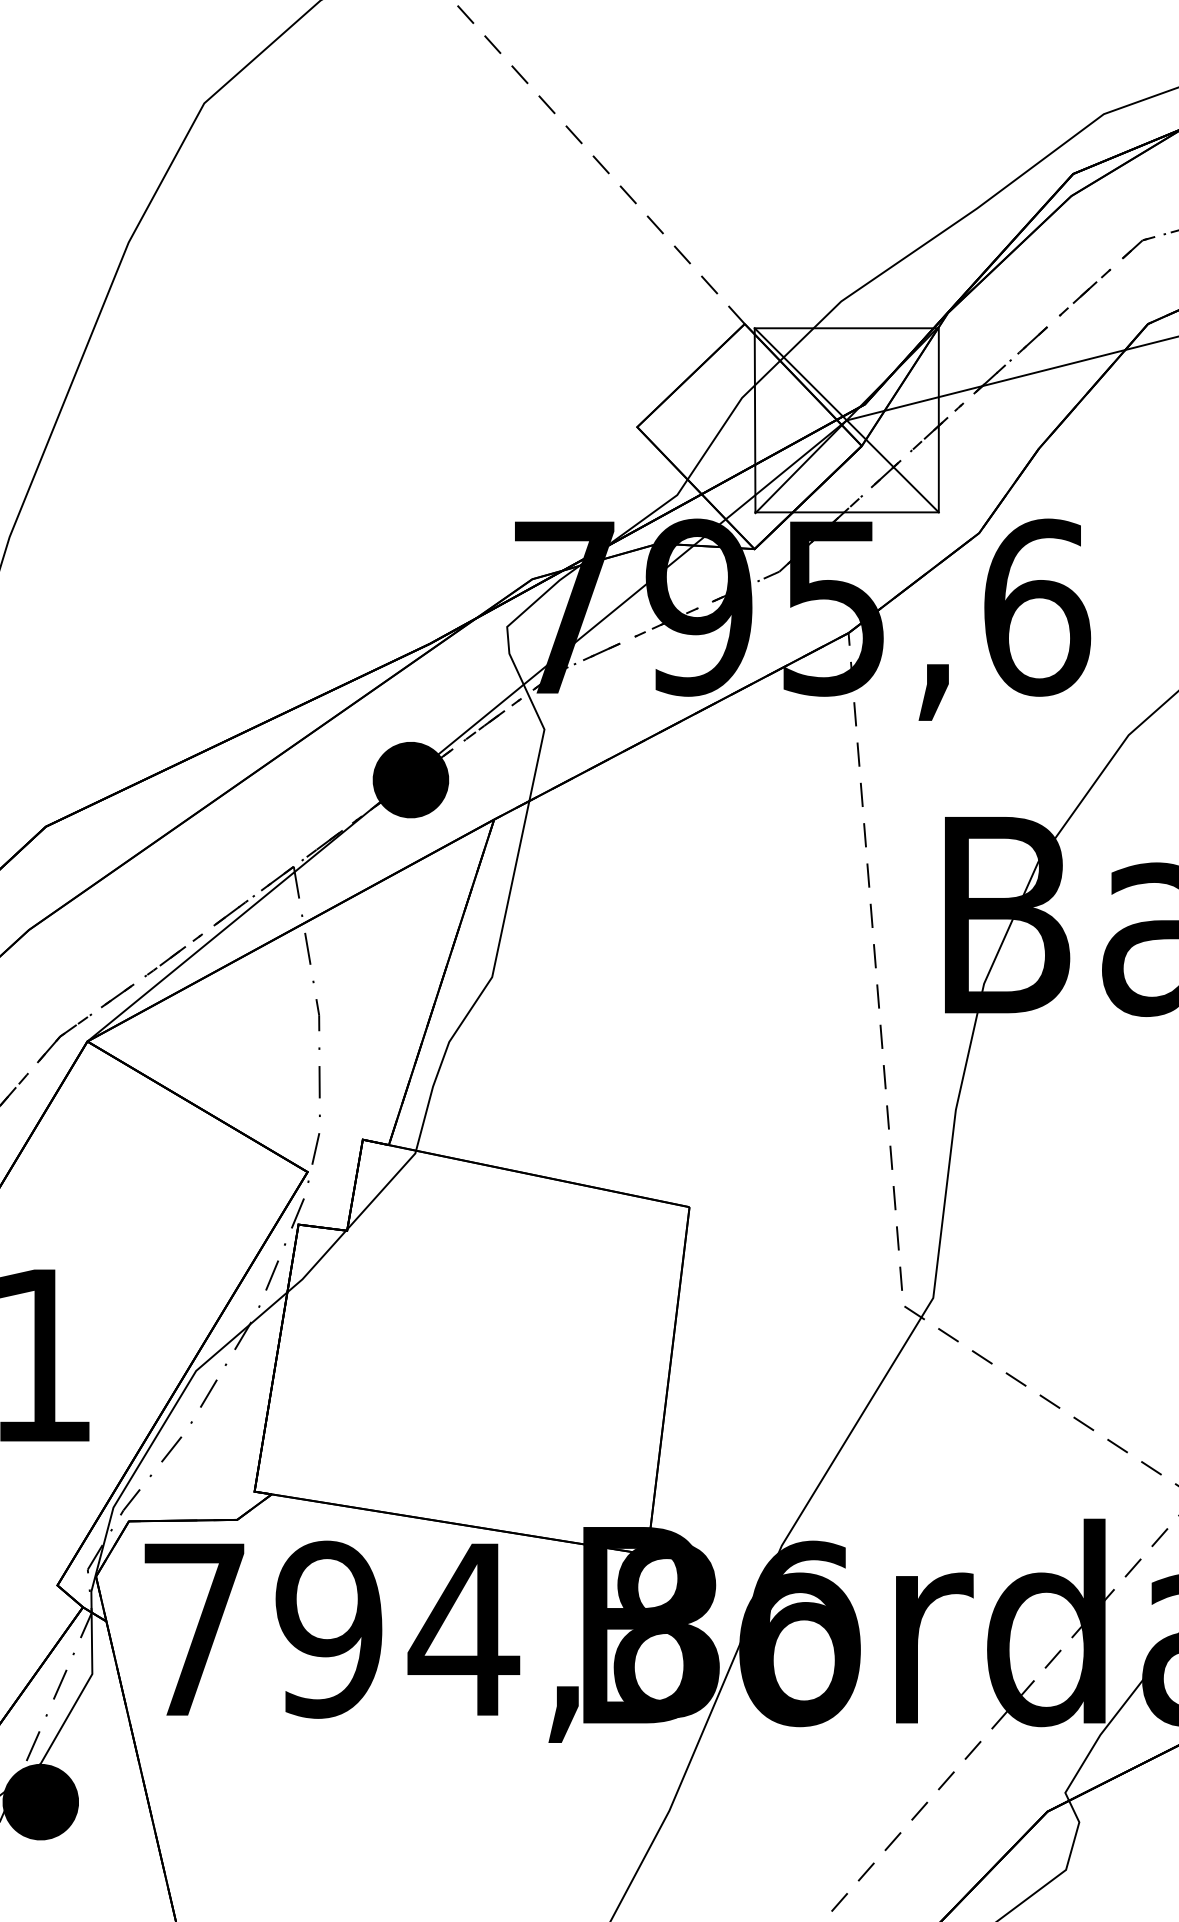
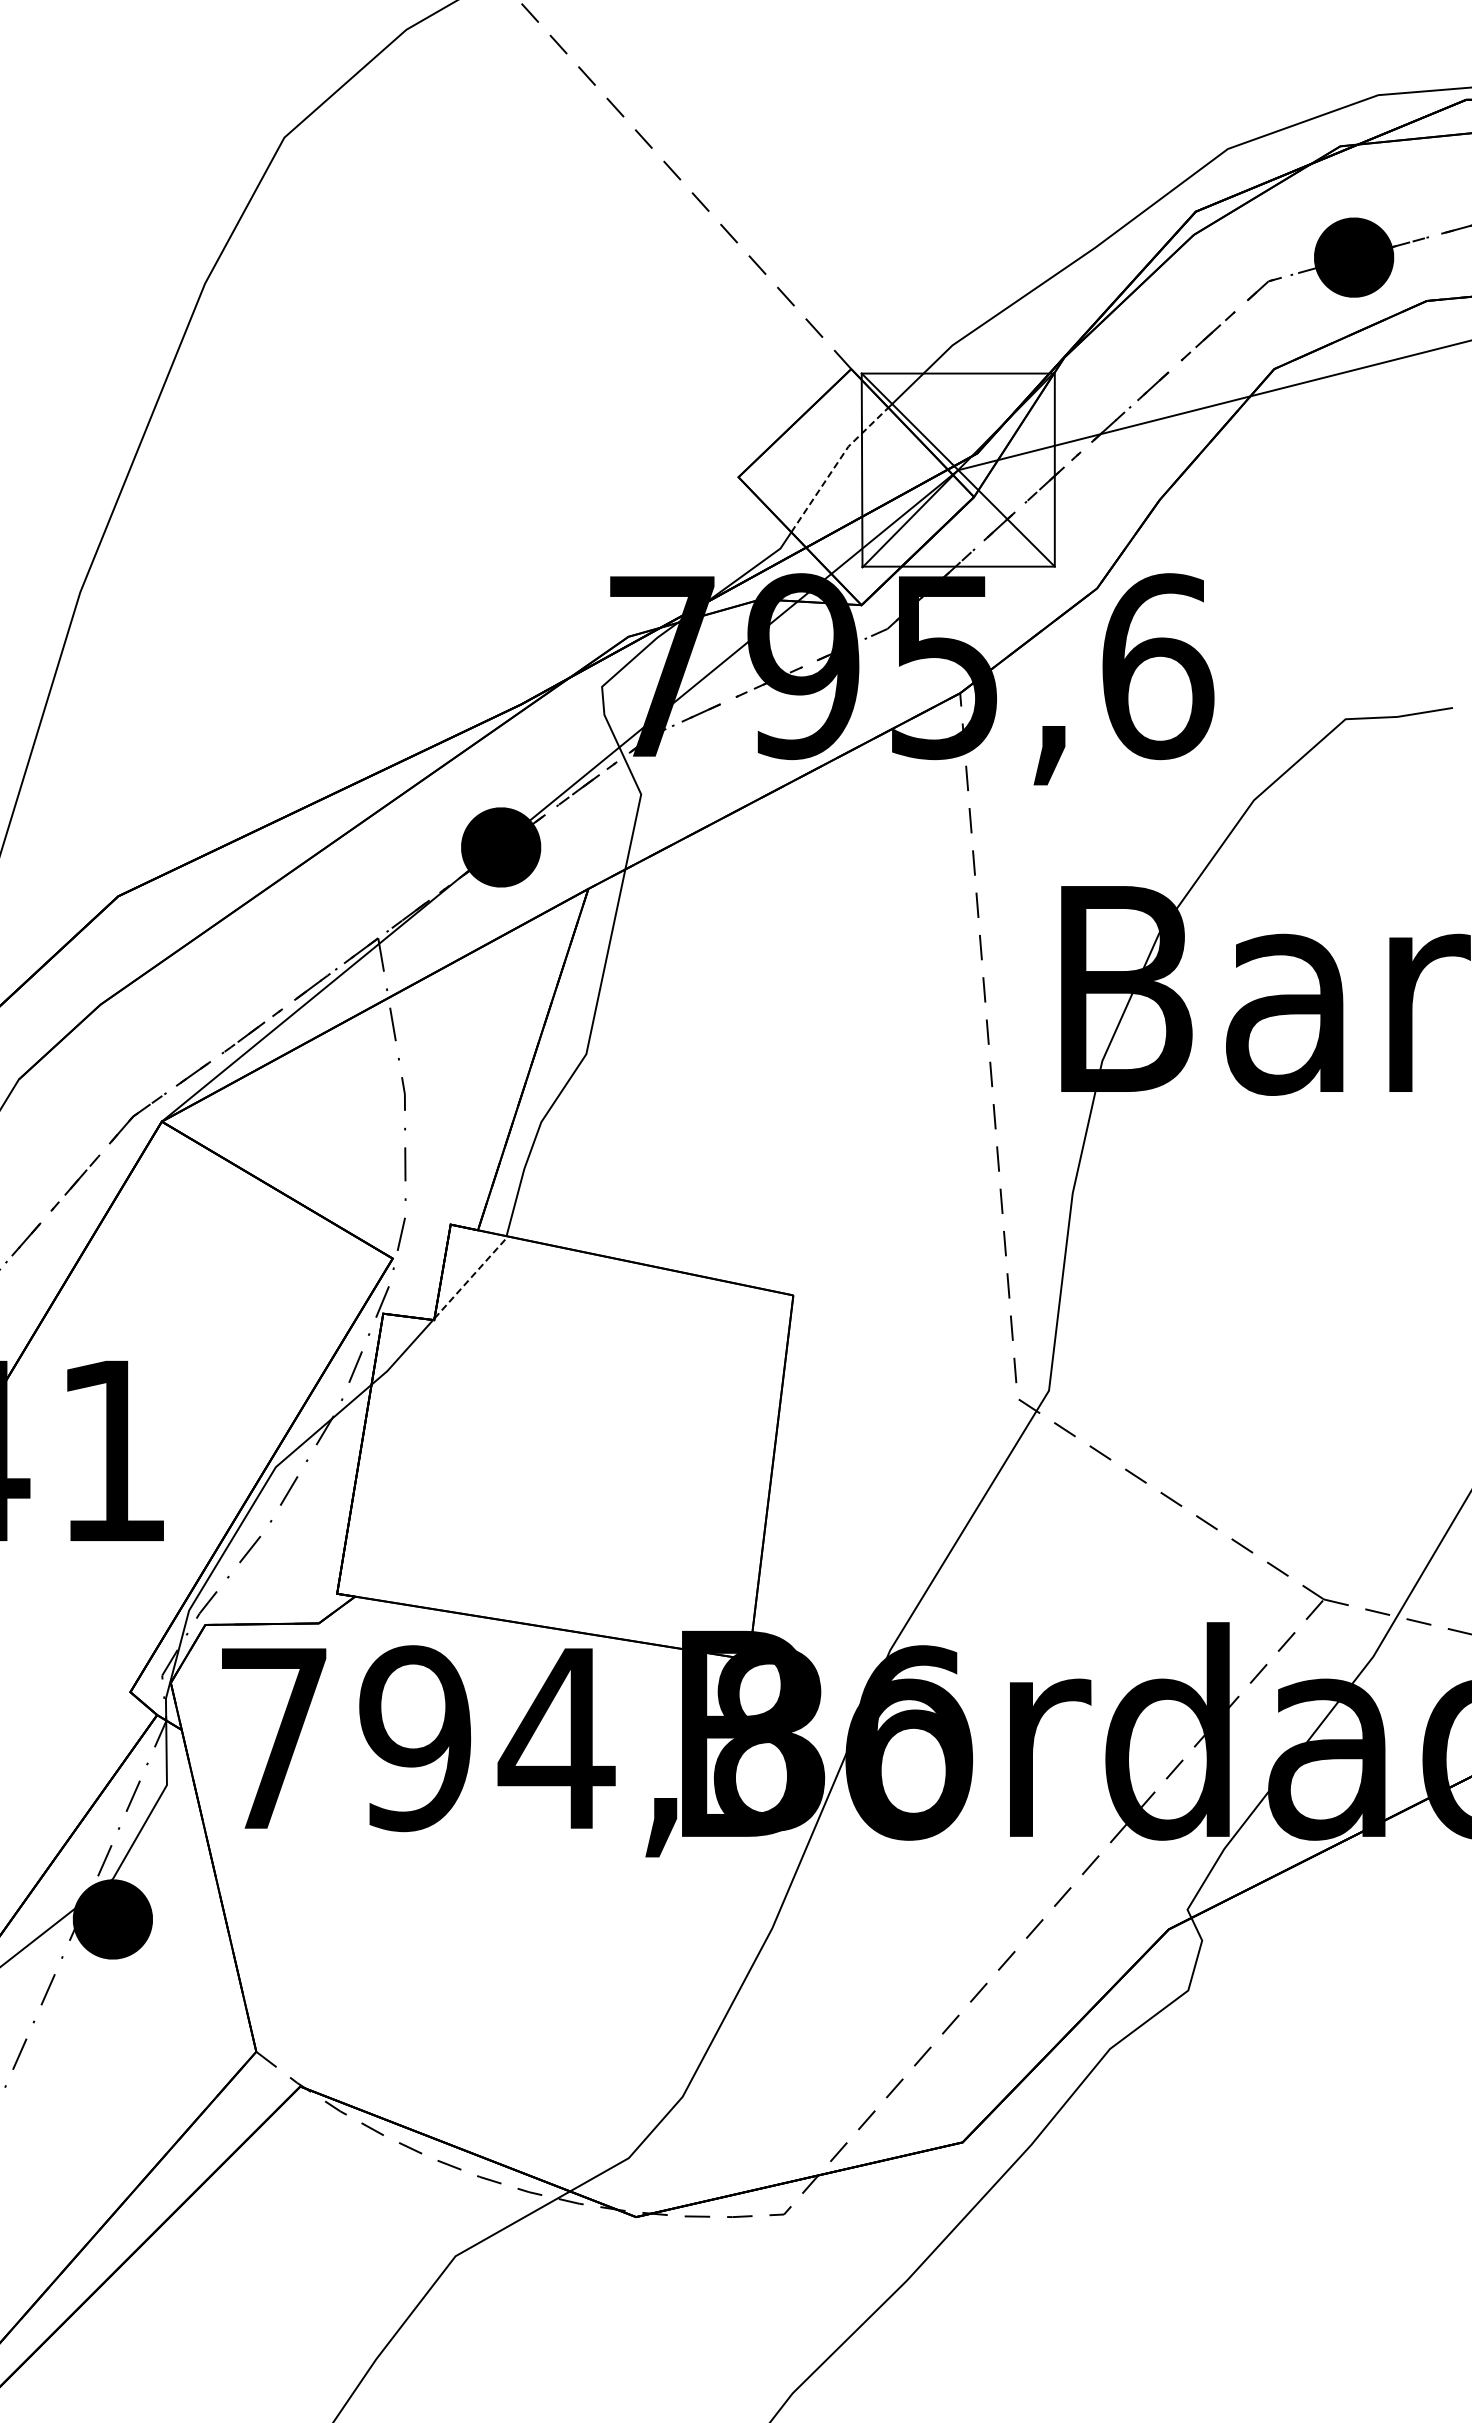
line: (729, 415) -> (835, 465), solid -> dashed
line: (382, 1189) -> (471, 1276), solid -> dashed

